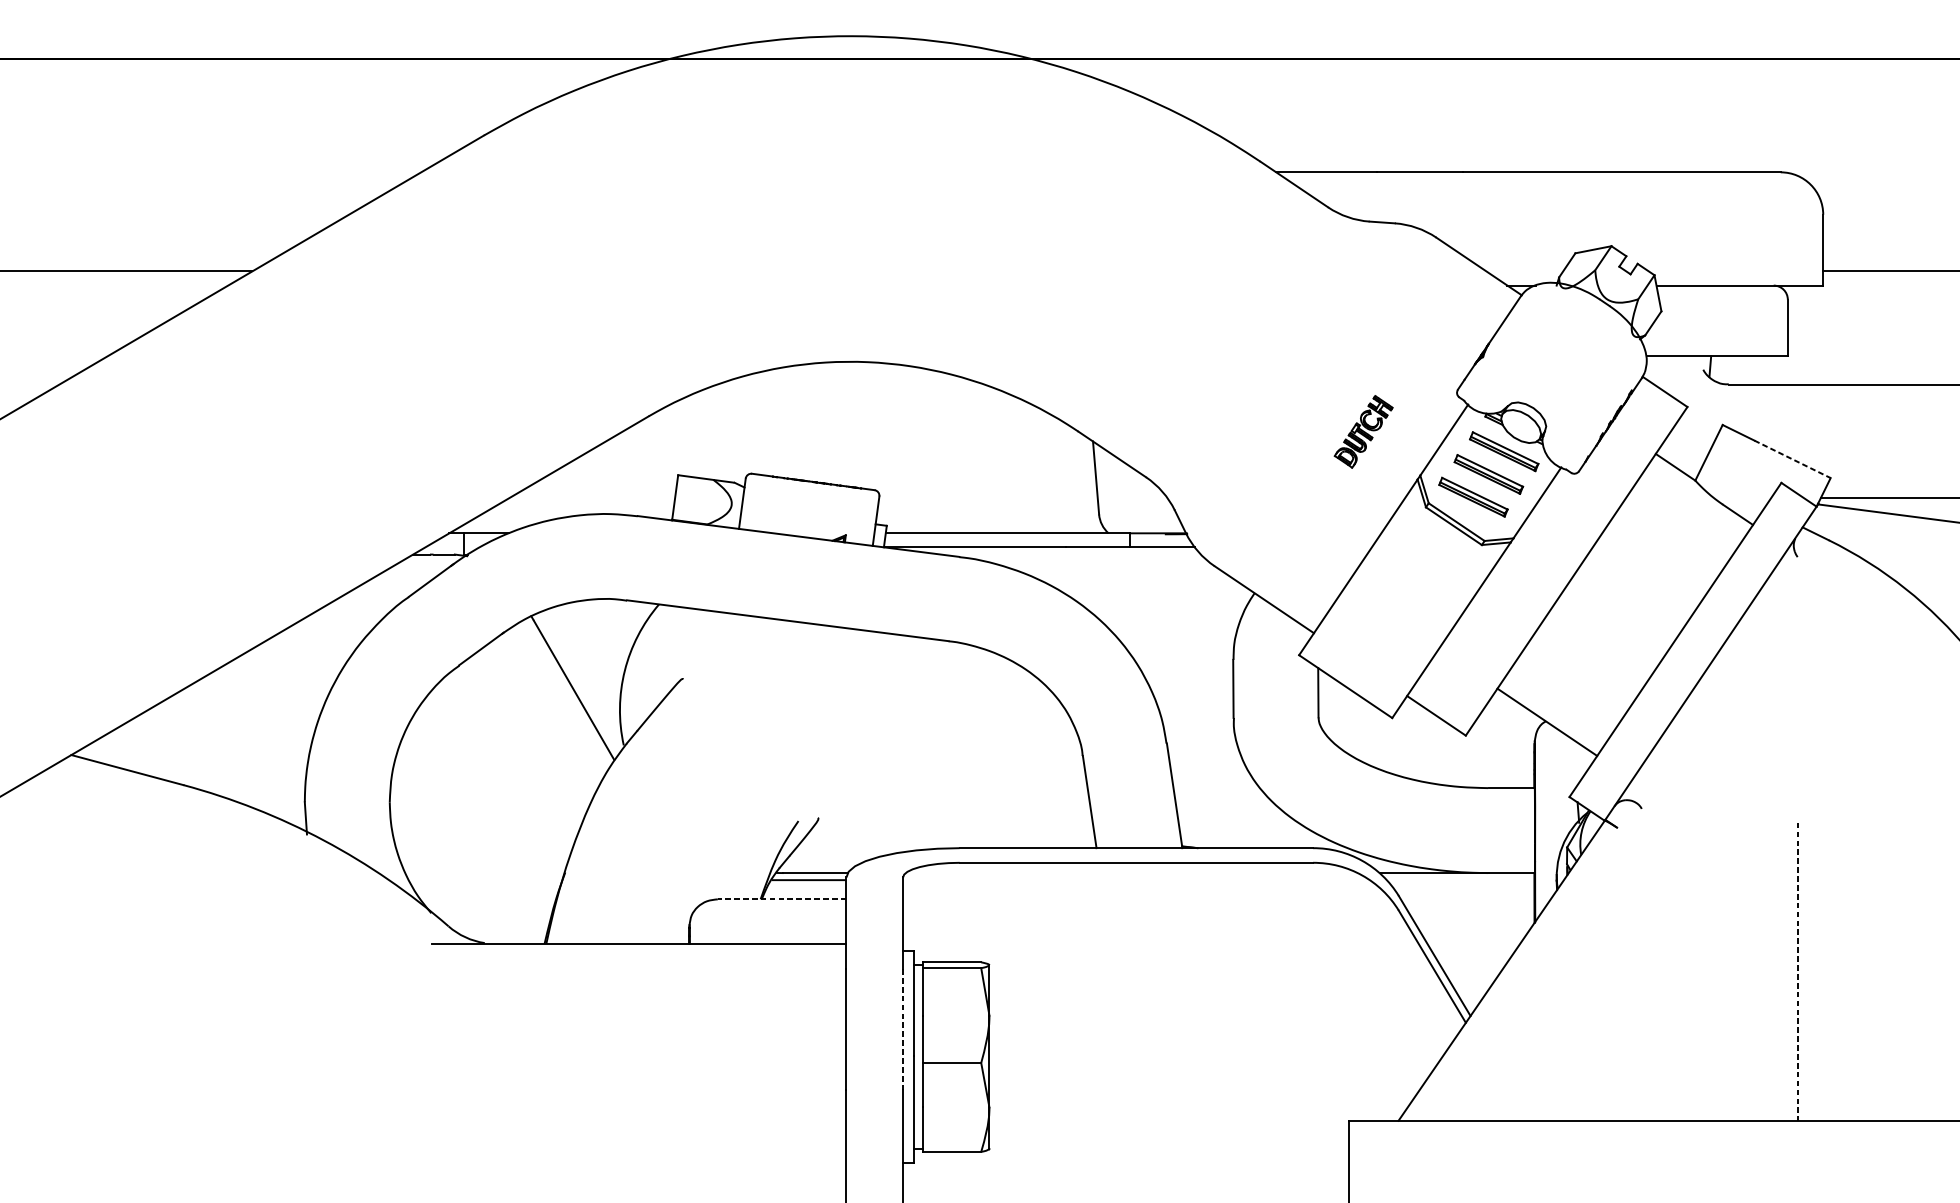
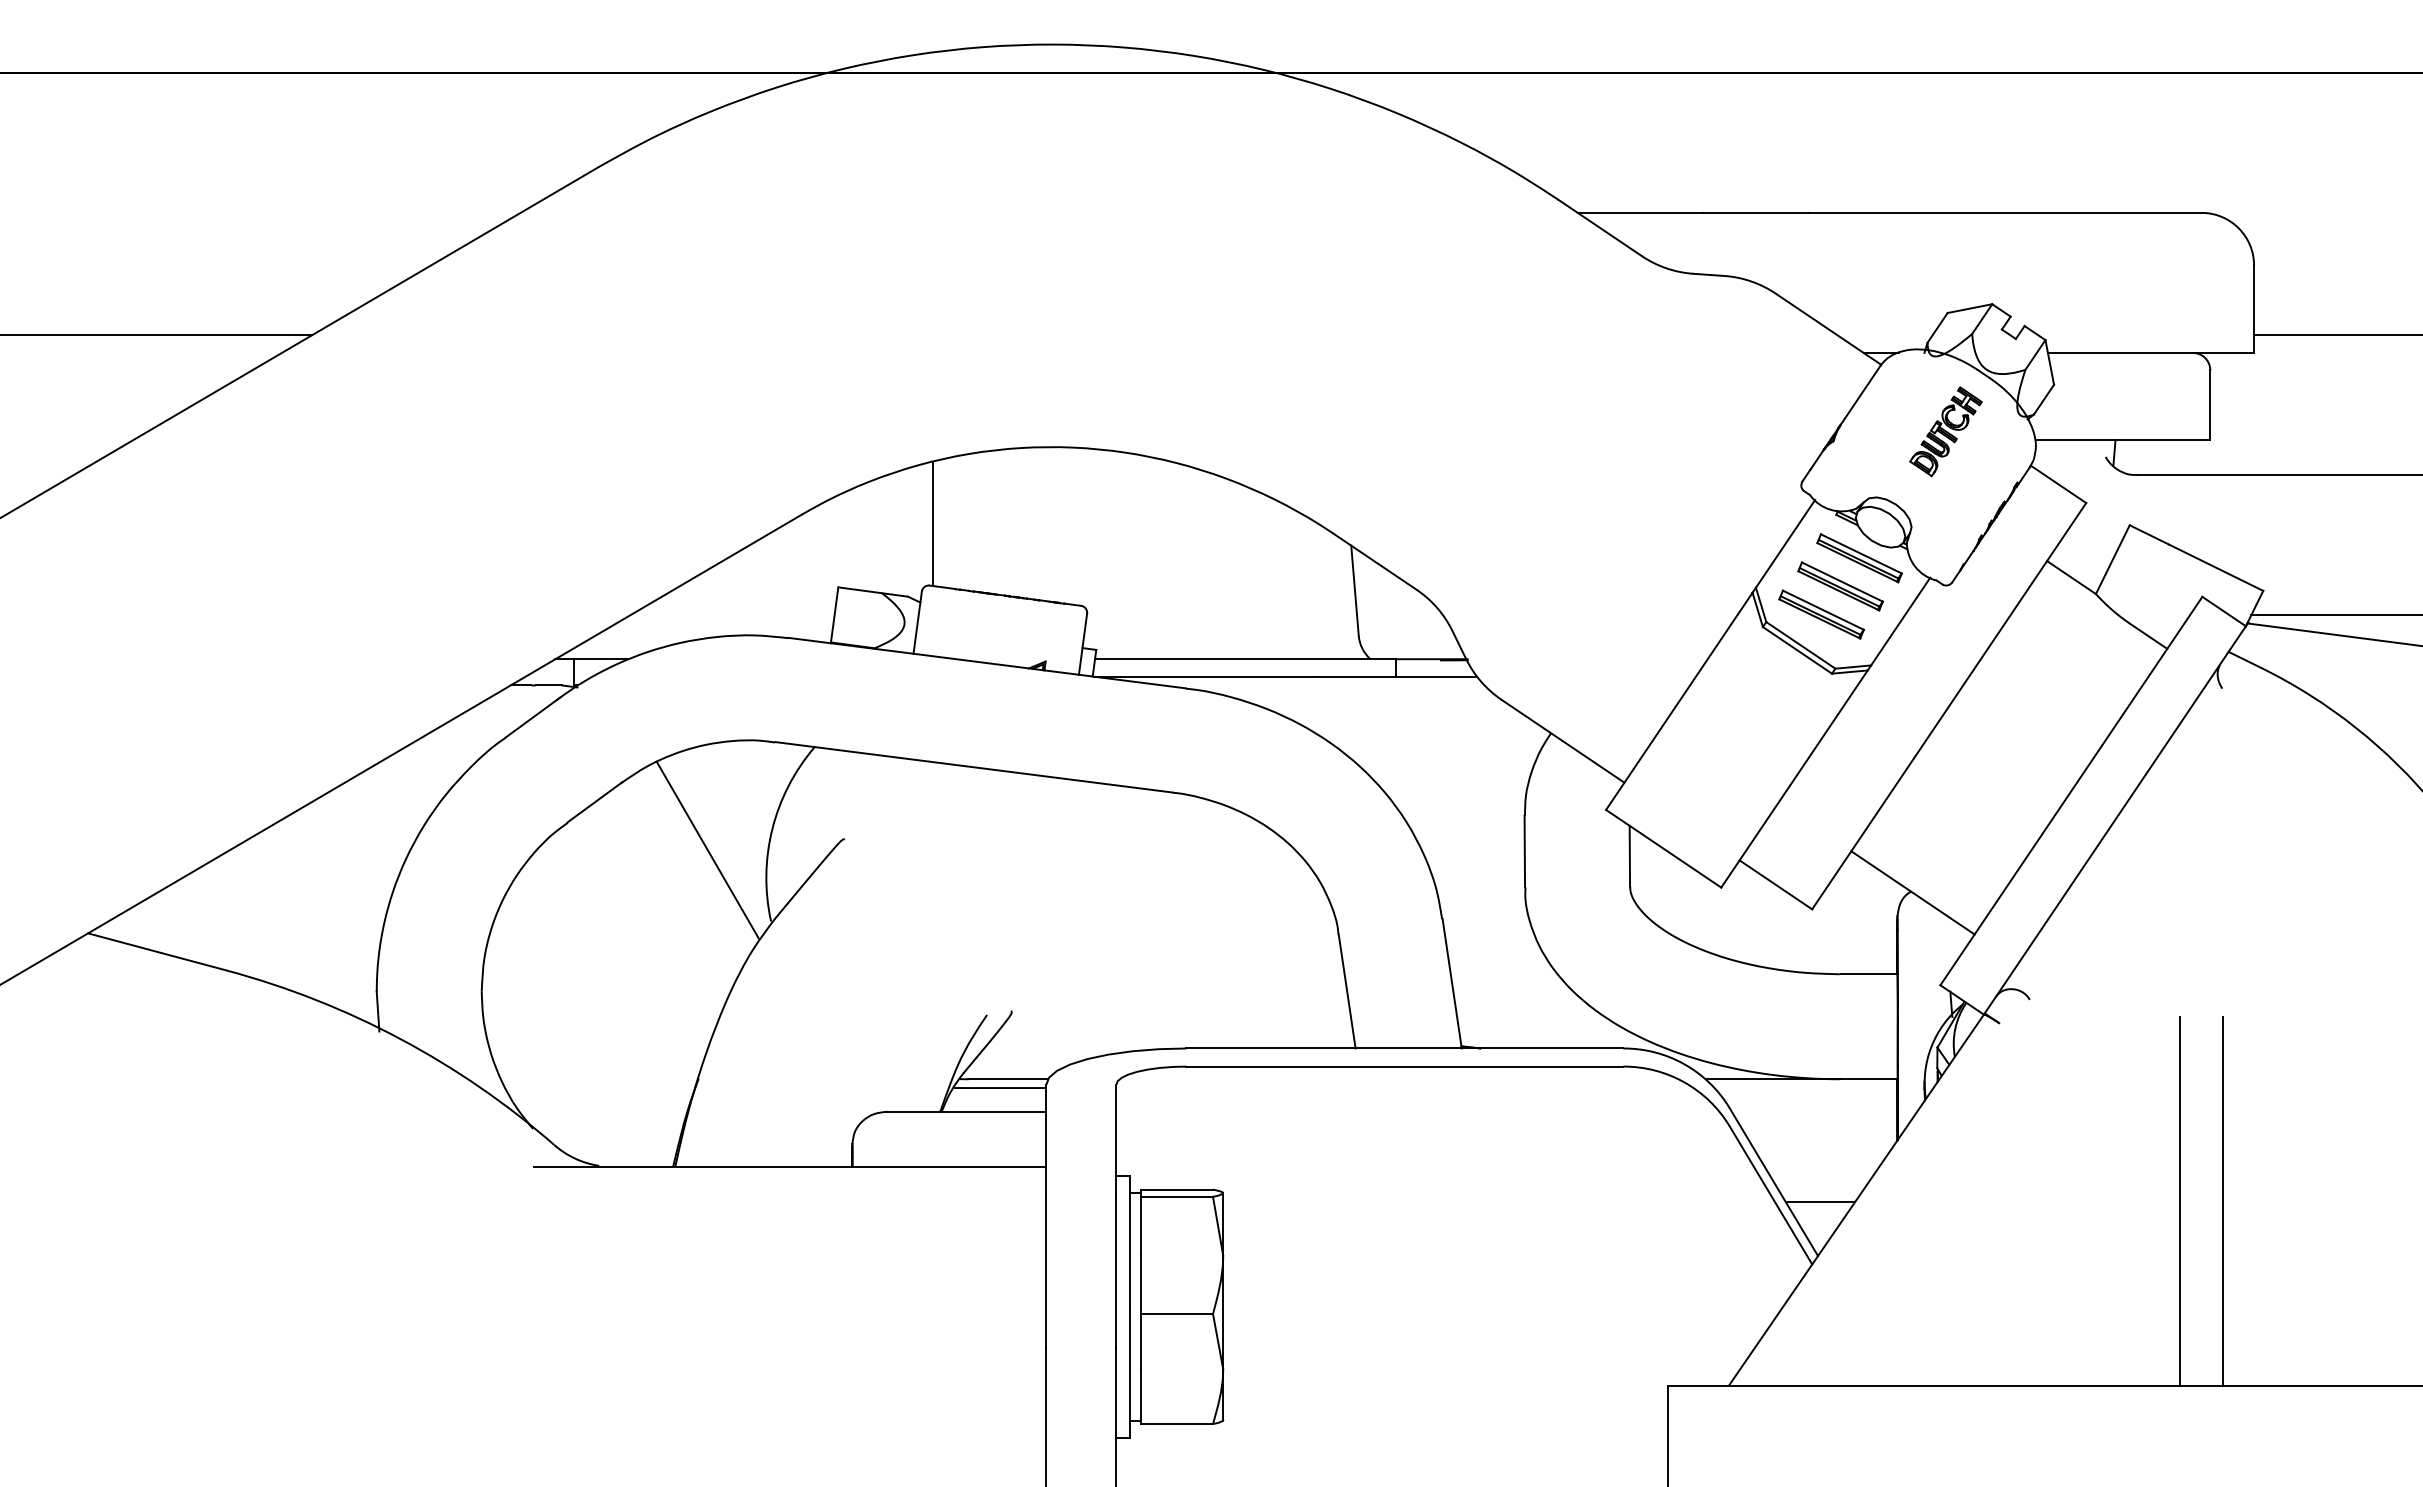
line: (754, 423) -> (932, 523), added
part: (1363, 431) -> (1945, 431), moved
line: (1792, 459) -> (2216, 567), dashed -> solid
line: (781, 899) -> (966, 1111), dashed -> solid
line: (1472, 971) -> (1820, 1201), added
line: (1762, 971) -> (2179, 1201), added
line: (1798, 971) -> (2223, 1201), dashed -> solid
line: (903, 1030) -> (1116, 1273), dashed -> solid

